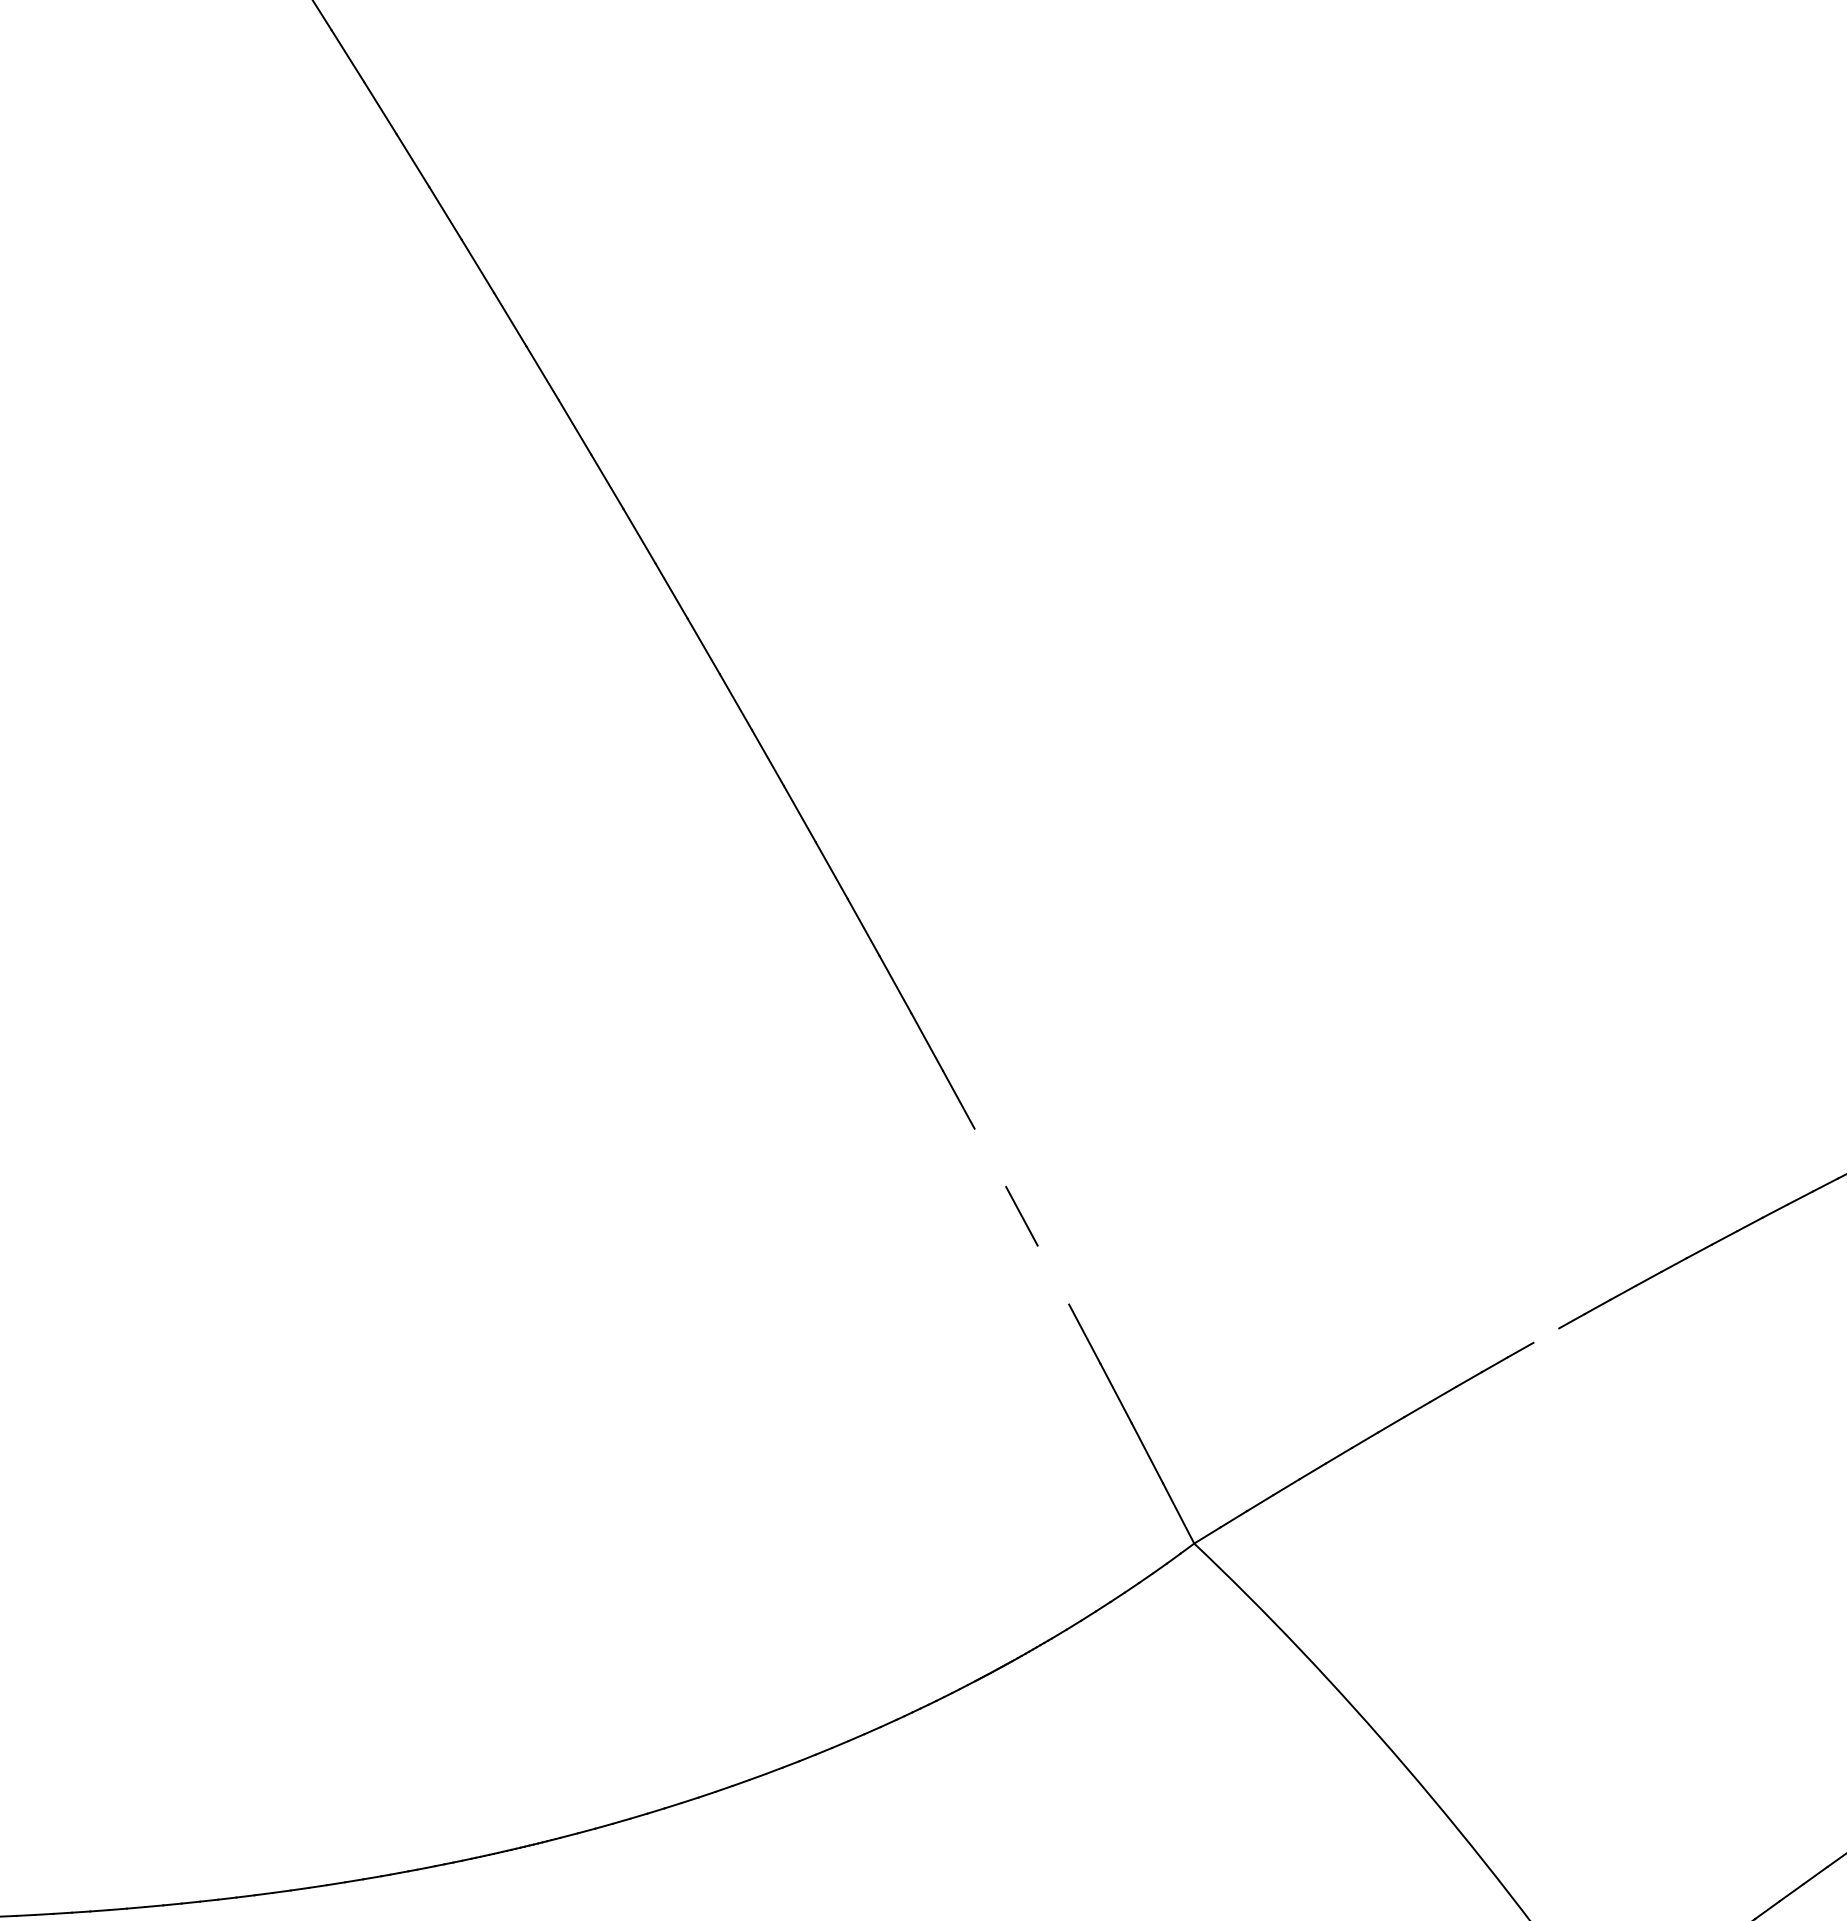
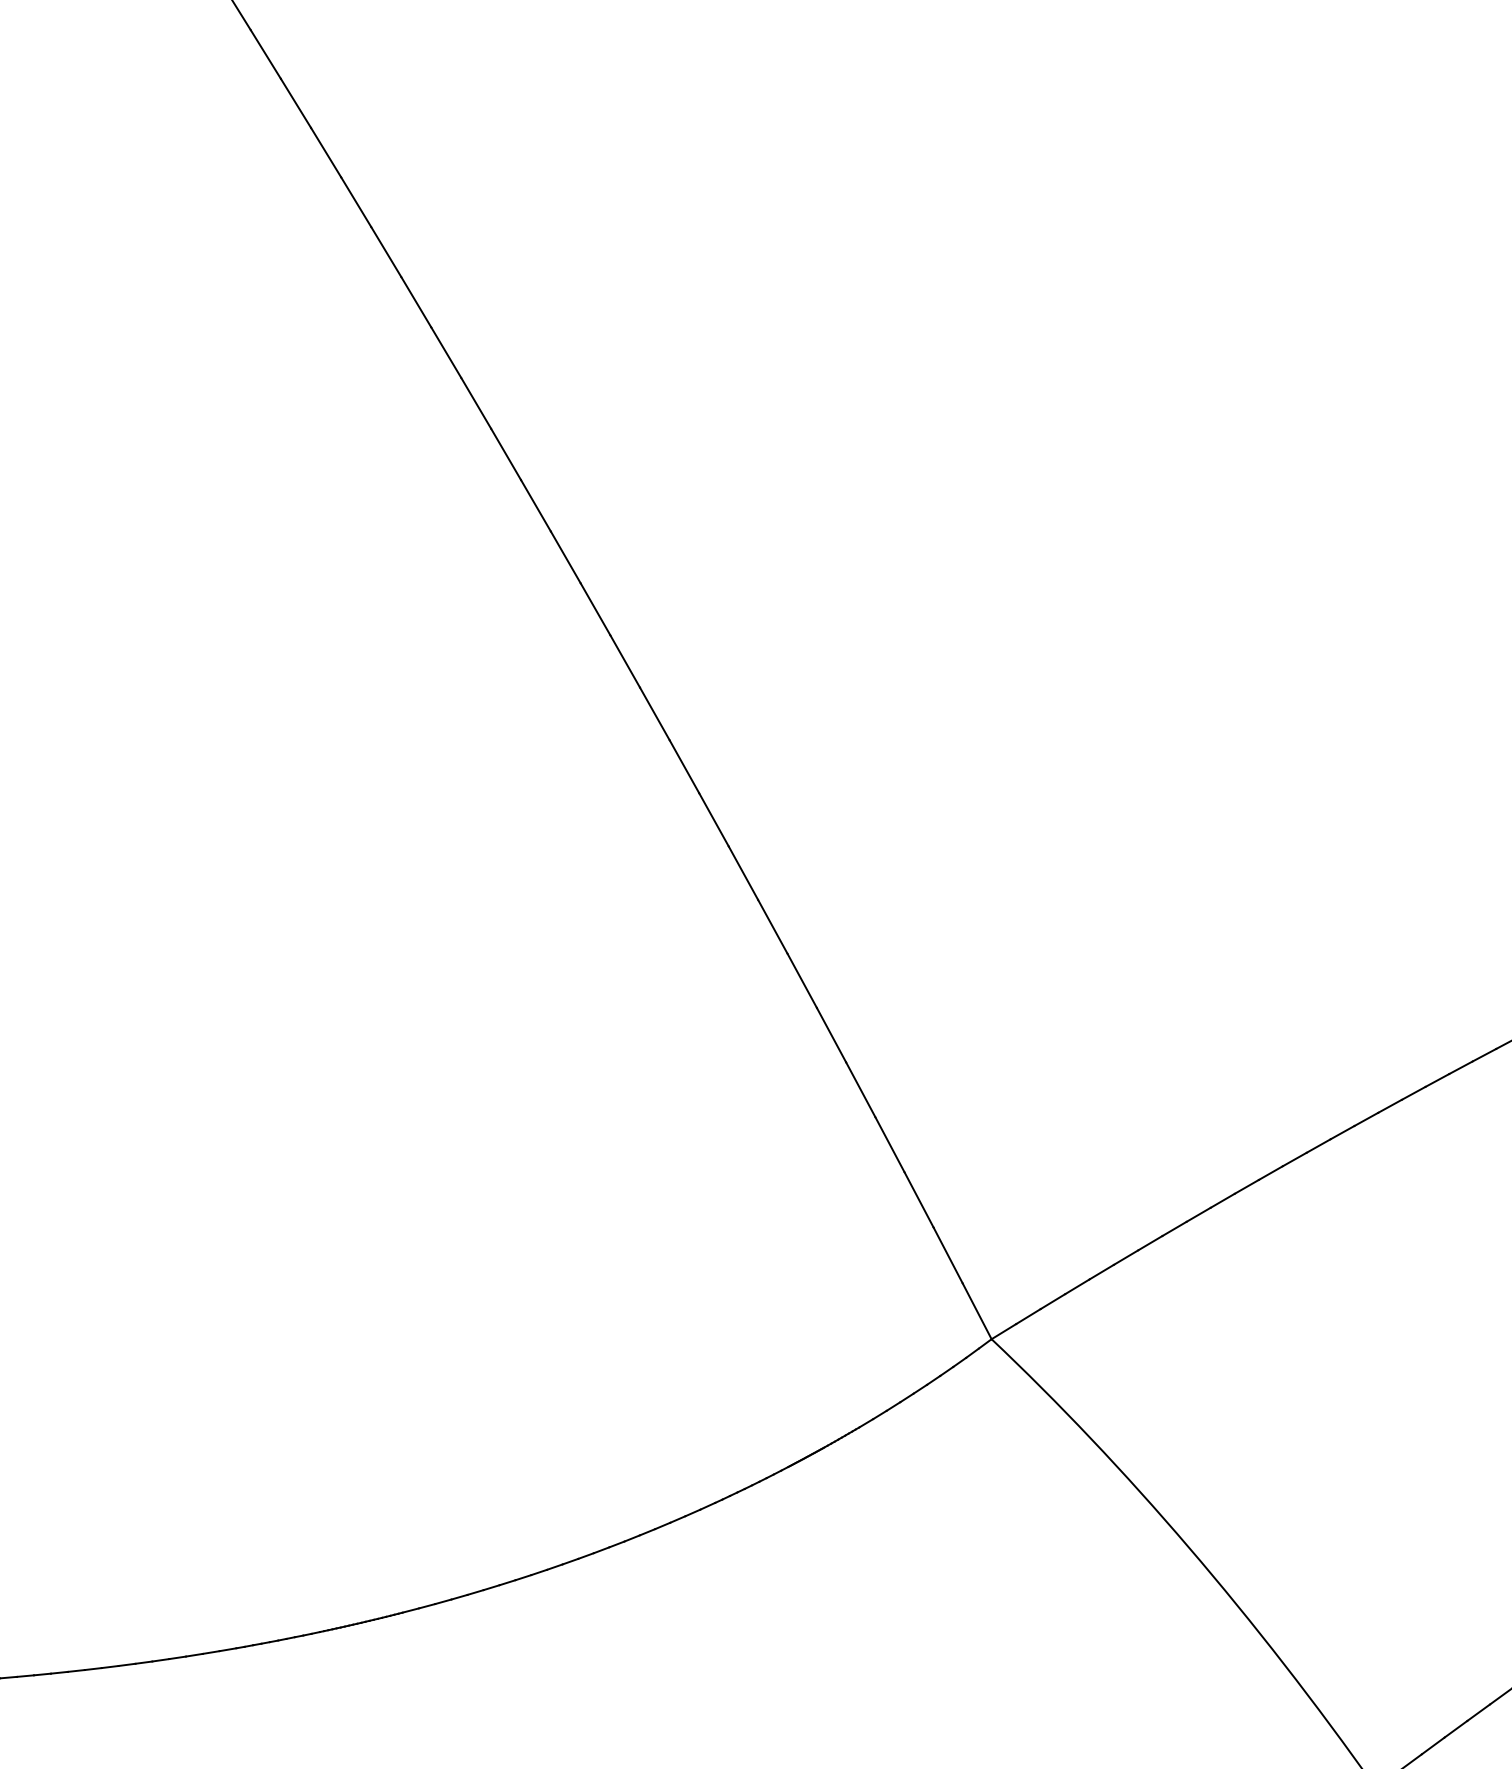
line: (990, 1157) -> (802, 980), added
line: (1053, 1274) -> (860, 1089), added
line: (1546, 1335) -> (1318, 1145), added

